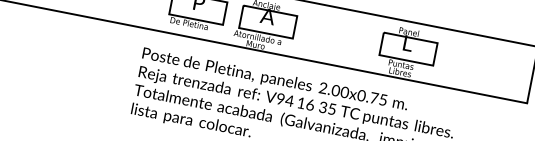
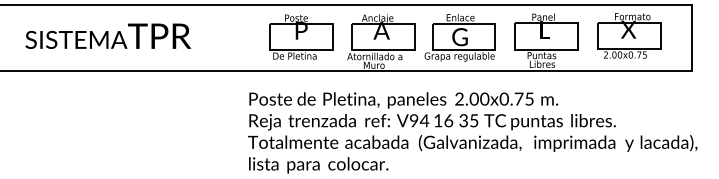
part: (333, 35) -> (459, 37), added
part: (479, 62) -> (629, 35), added

